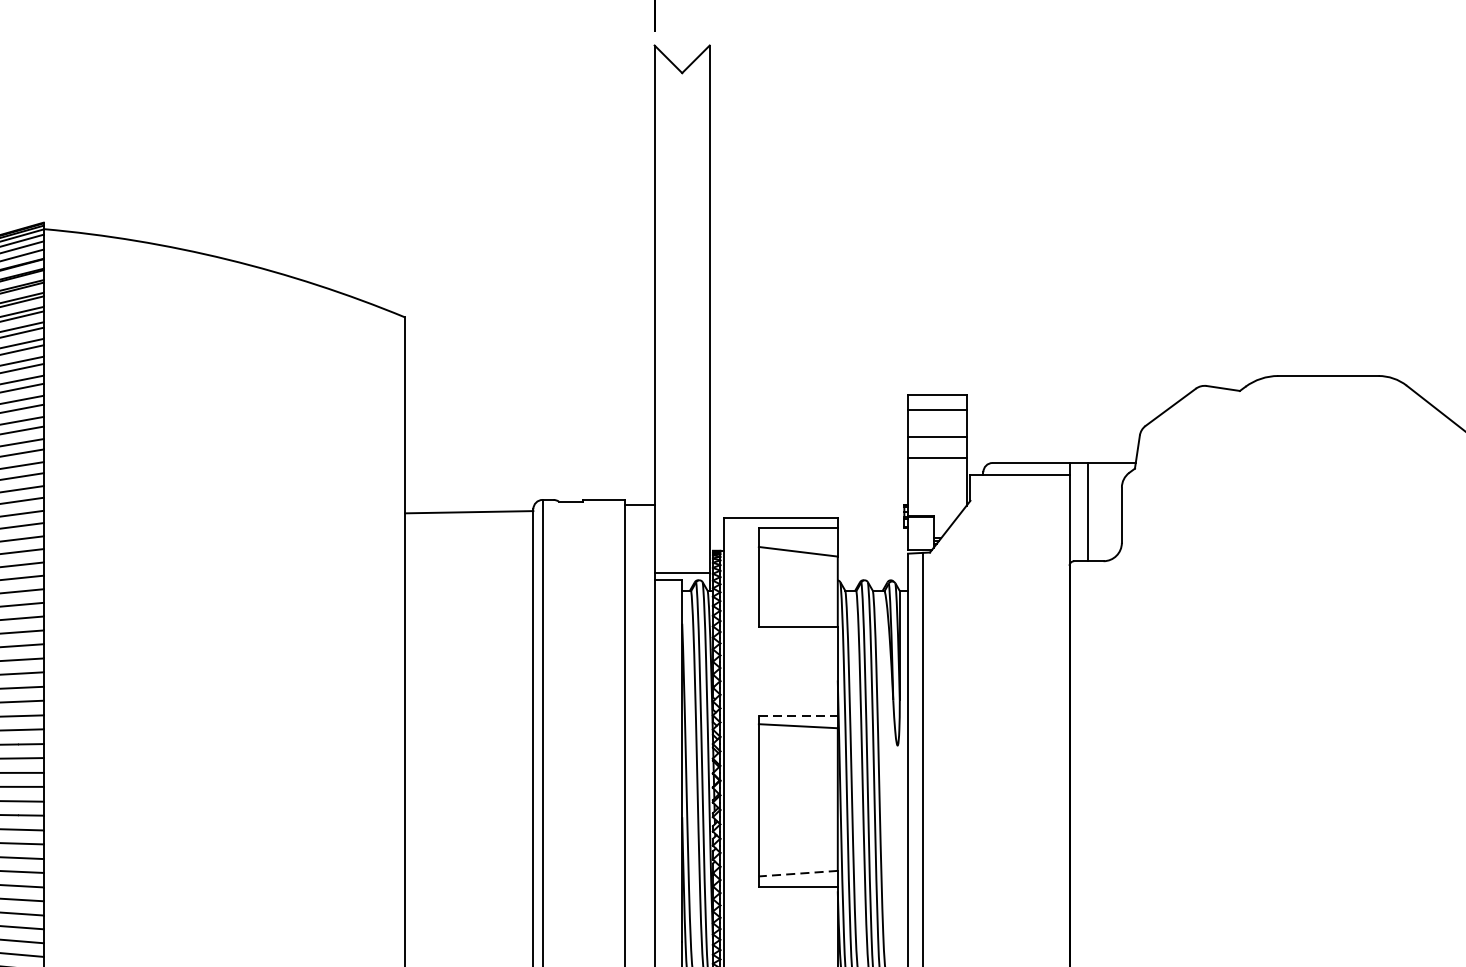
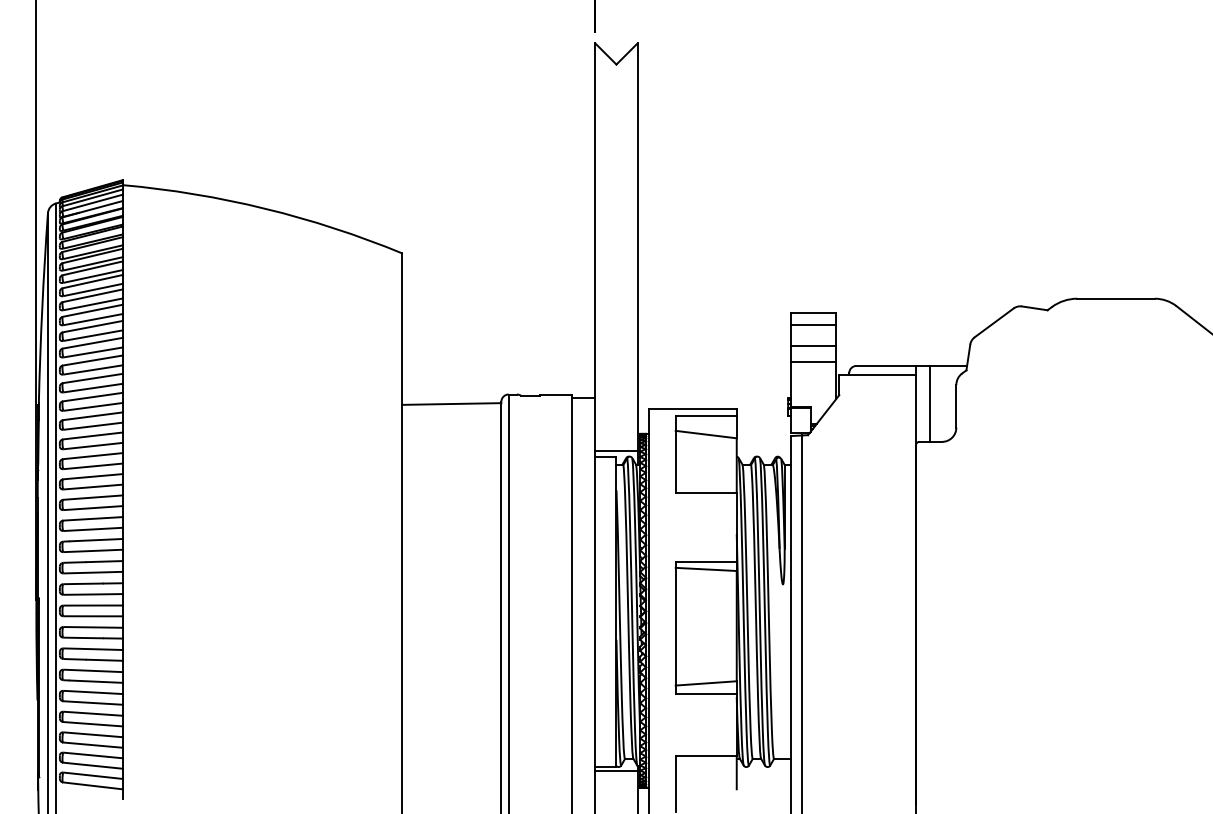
line: (798, 715) -> (706, 561), dashed -> solid
line: (798, 873) -> (706, 683), dashed -> solid

